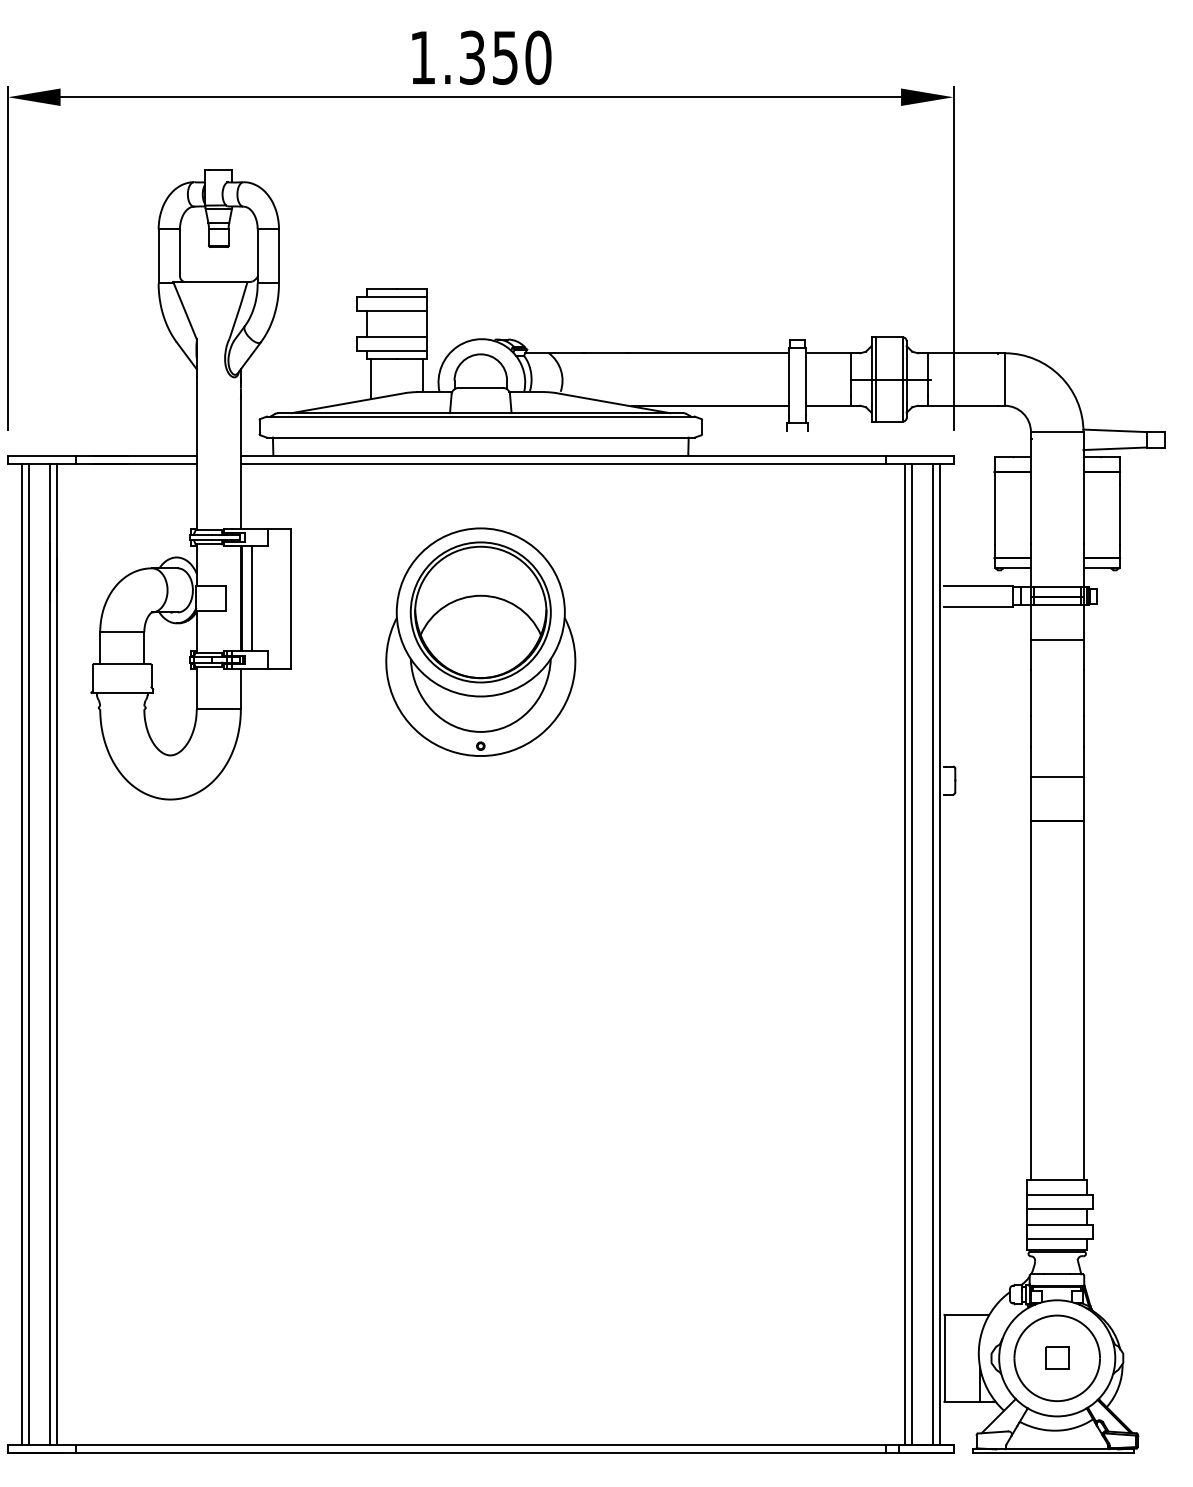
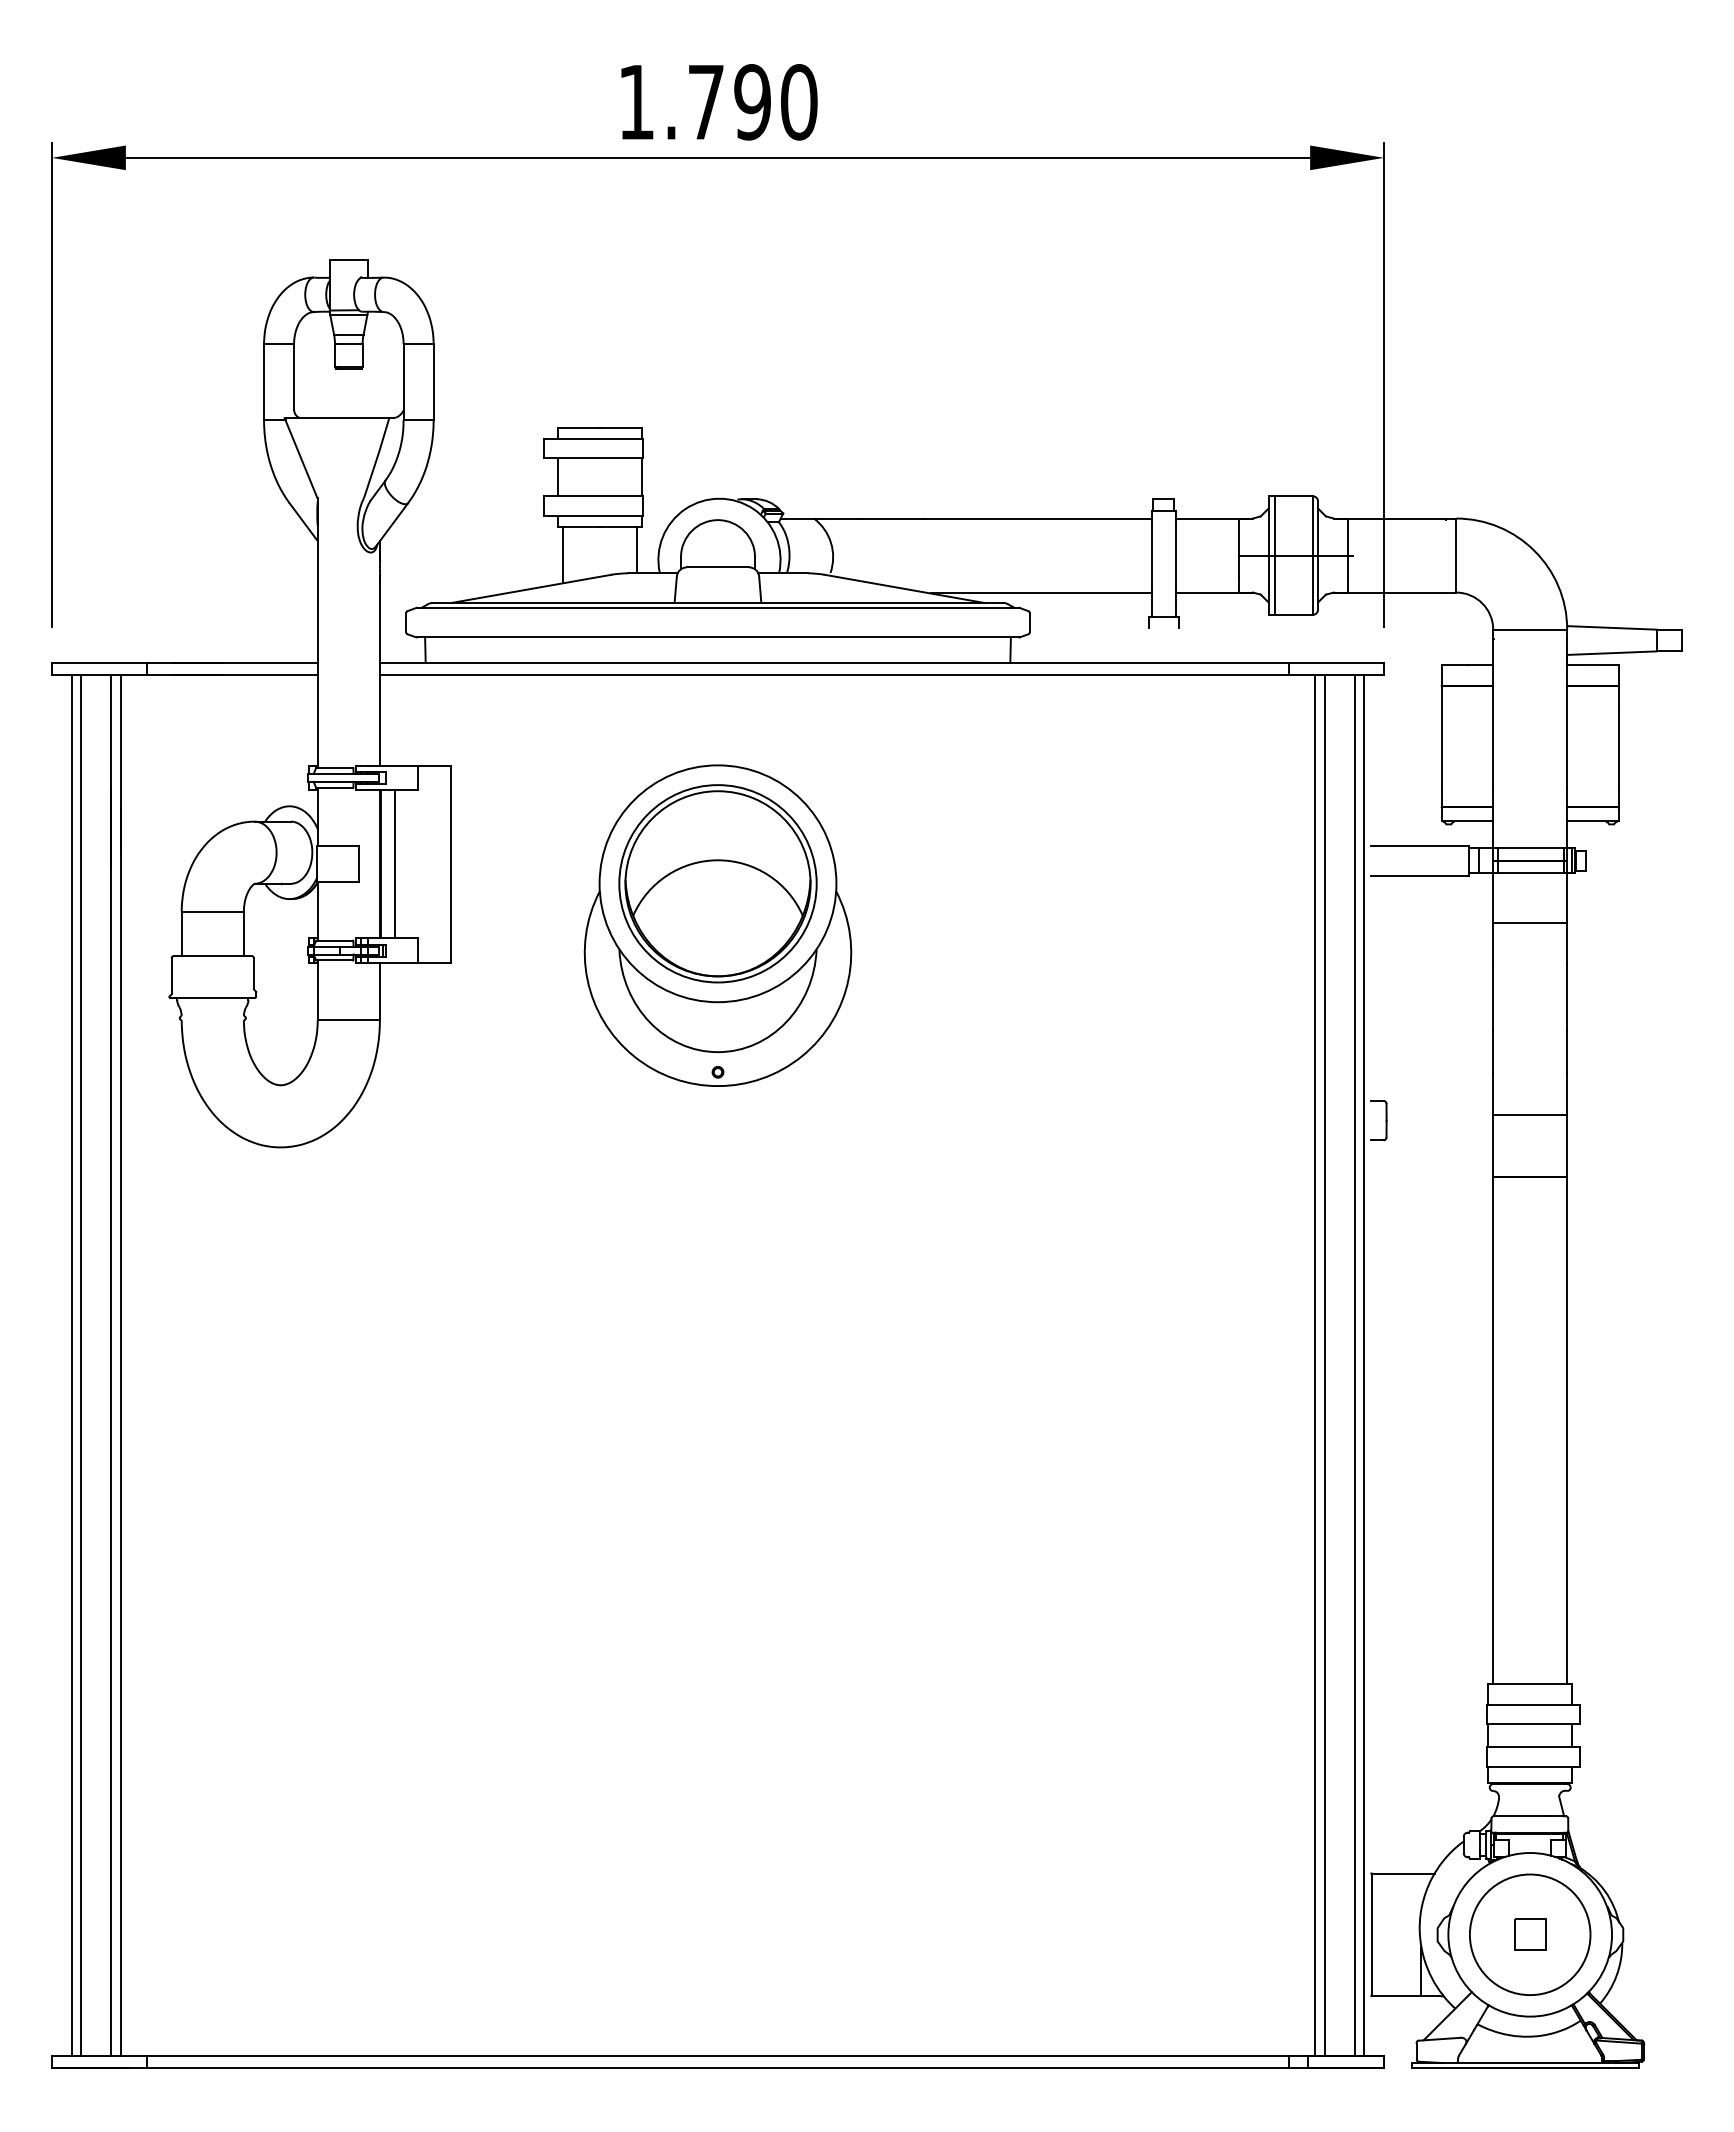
text: (488, 57) -> (729, 102), 1.350 -> 1.790

